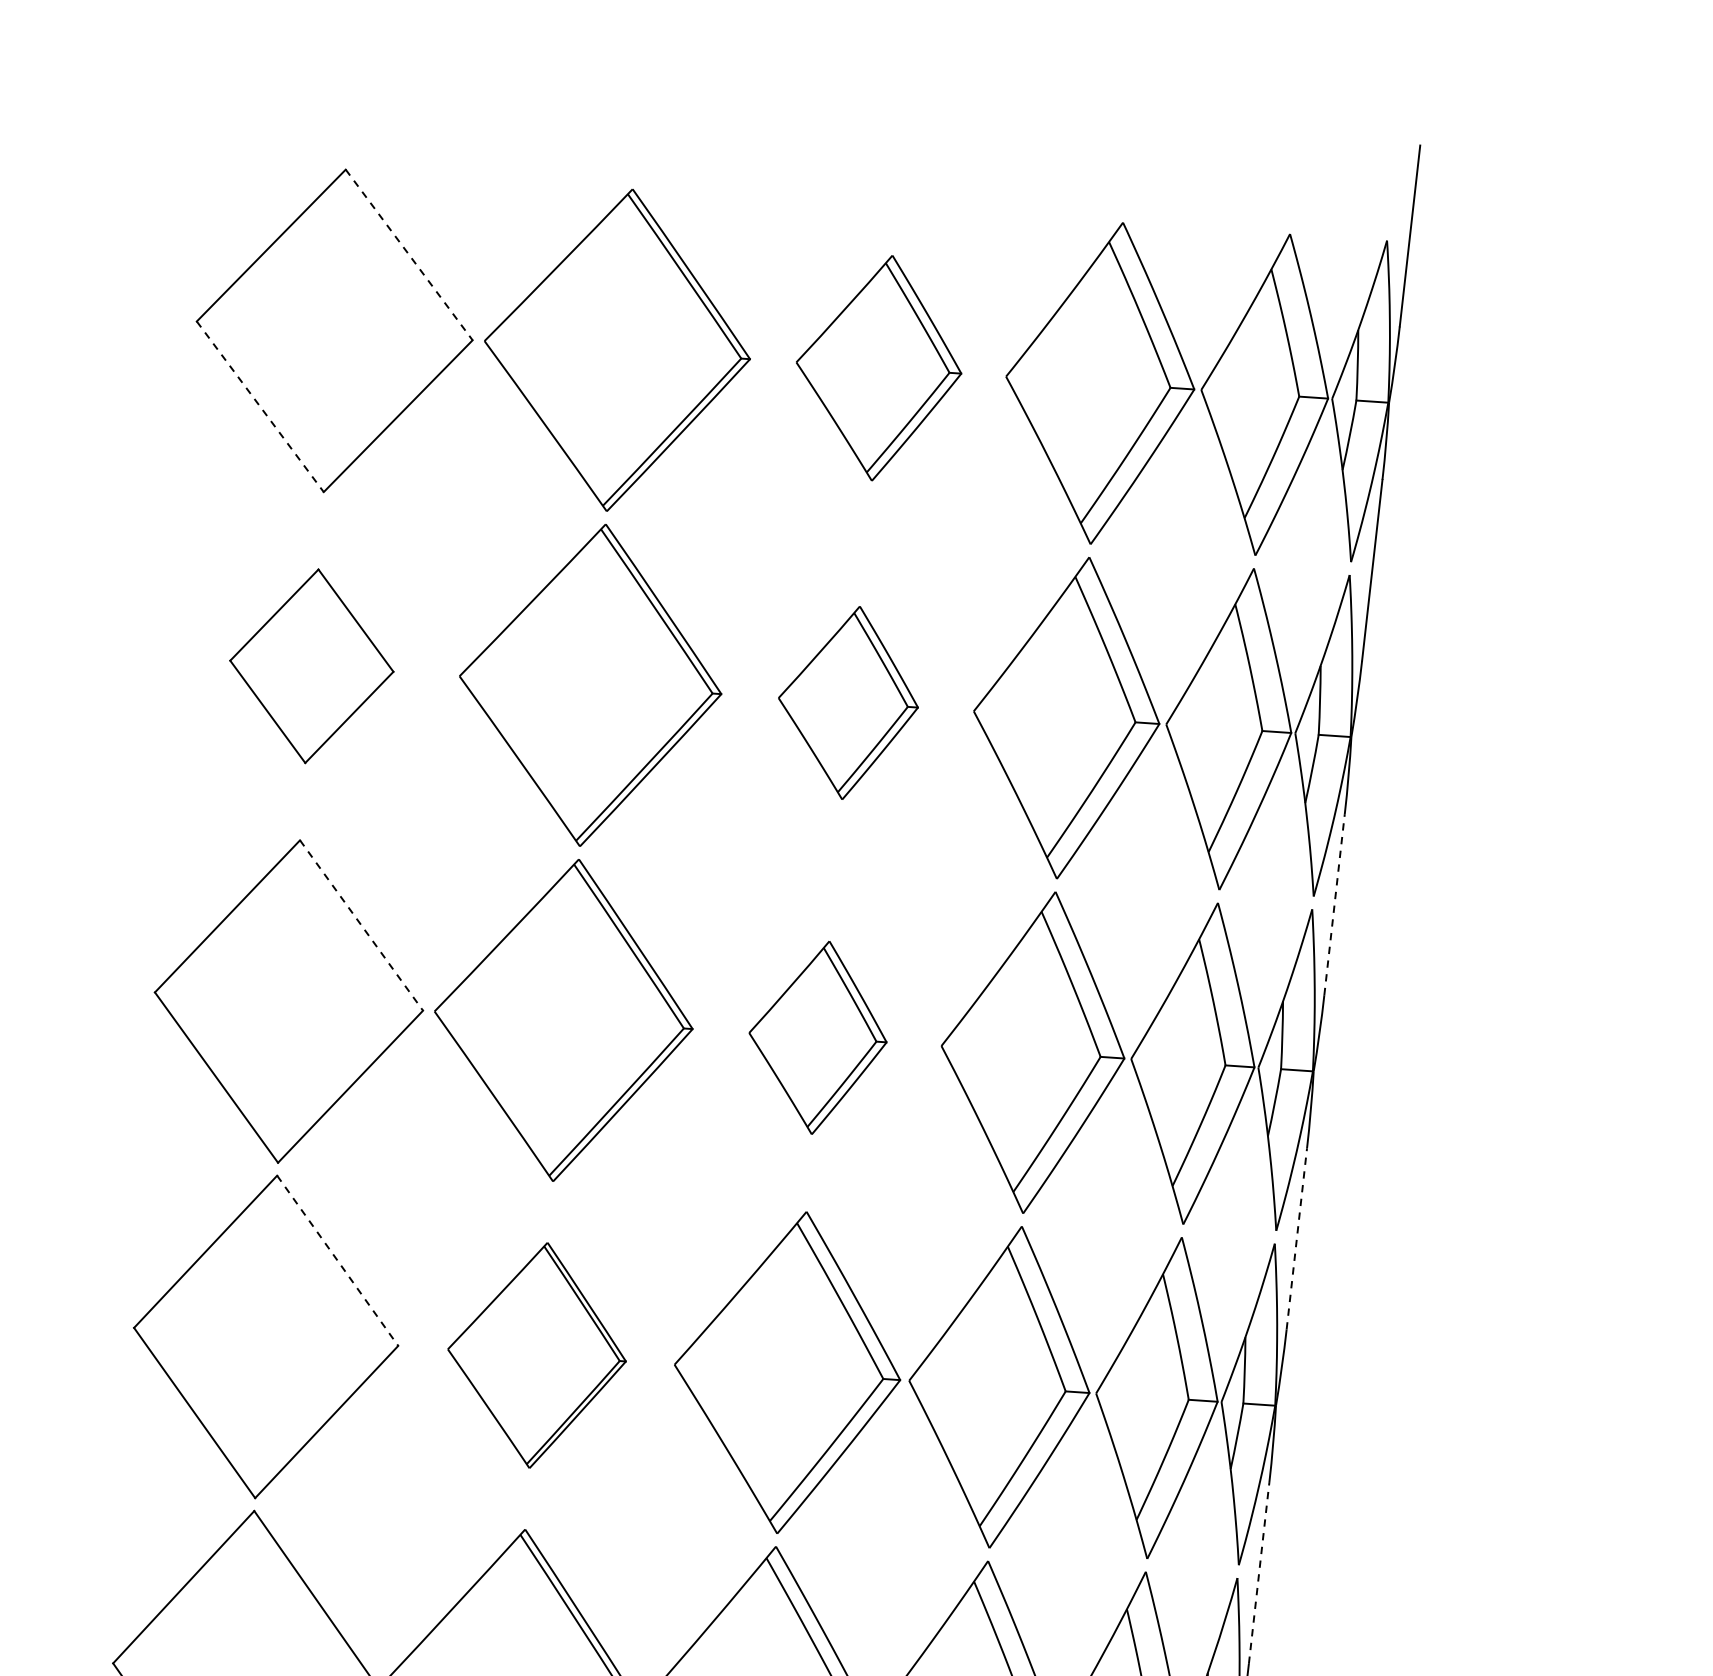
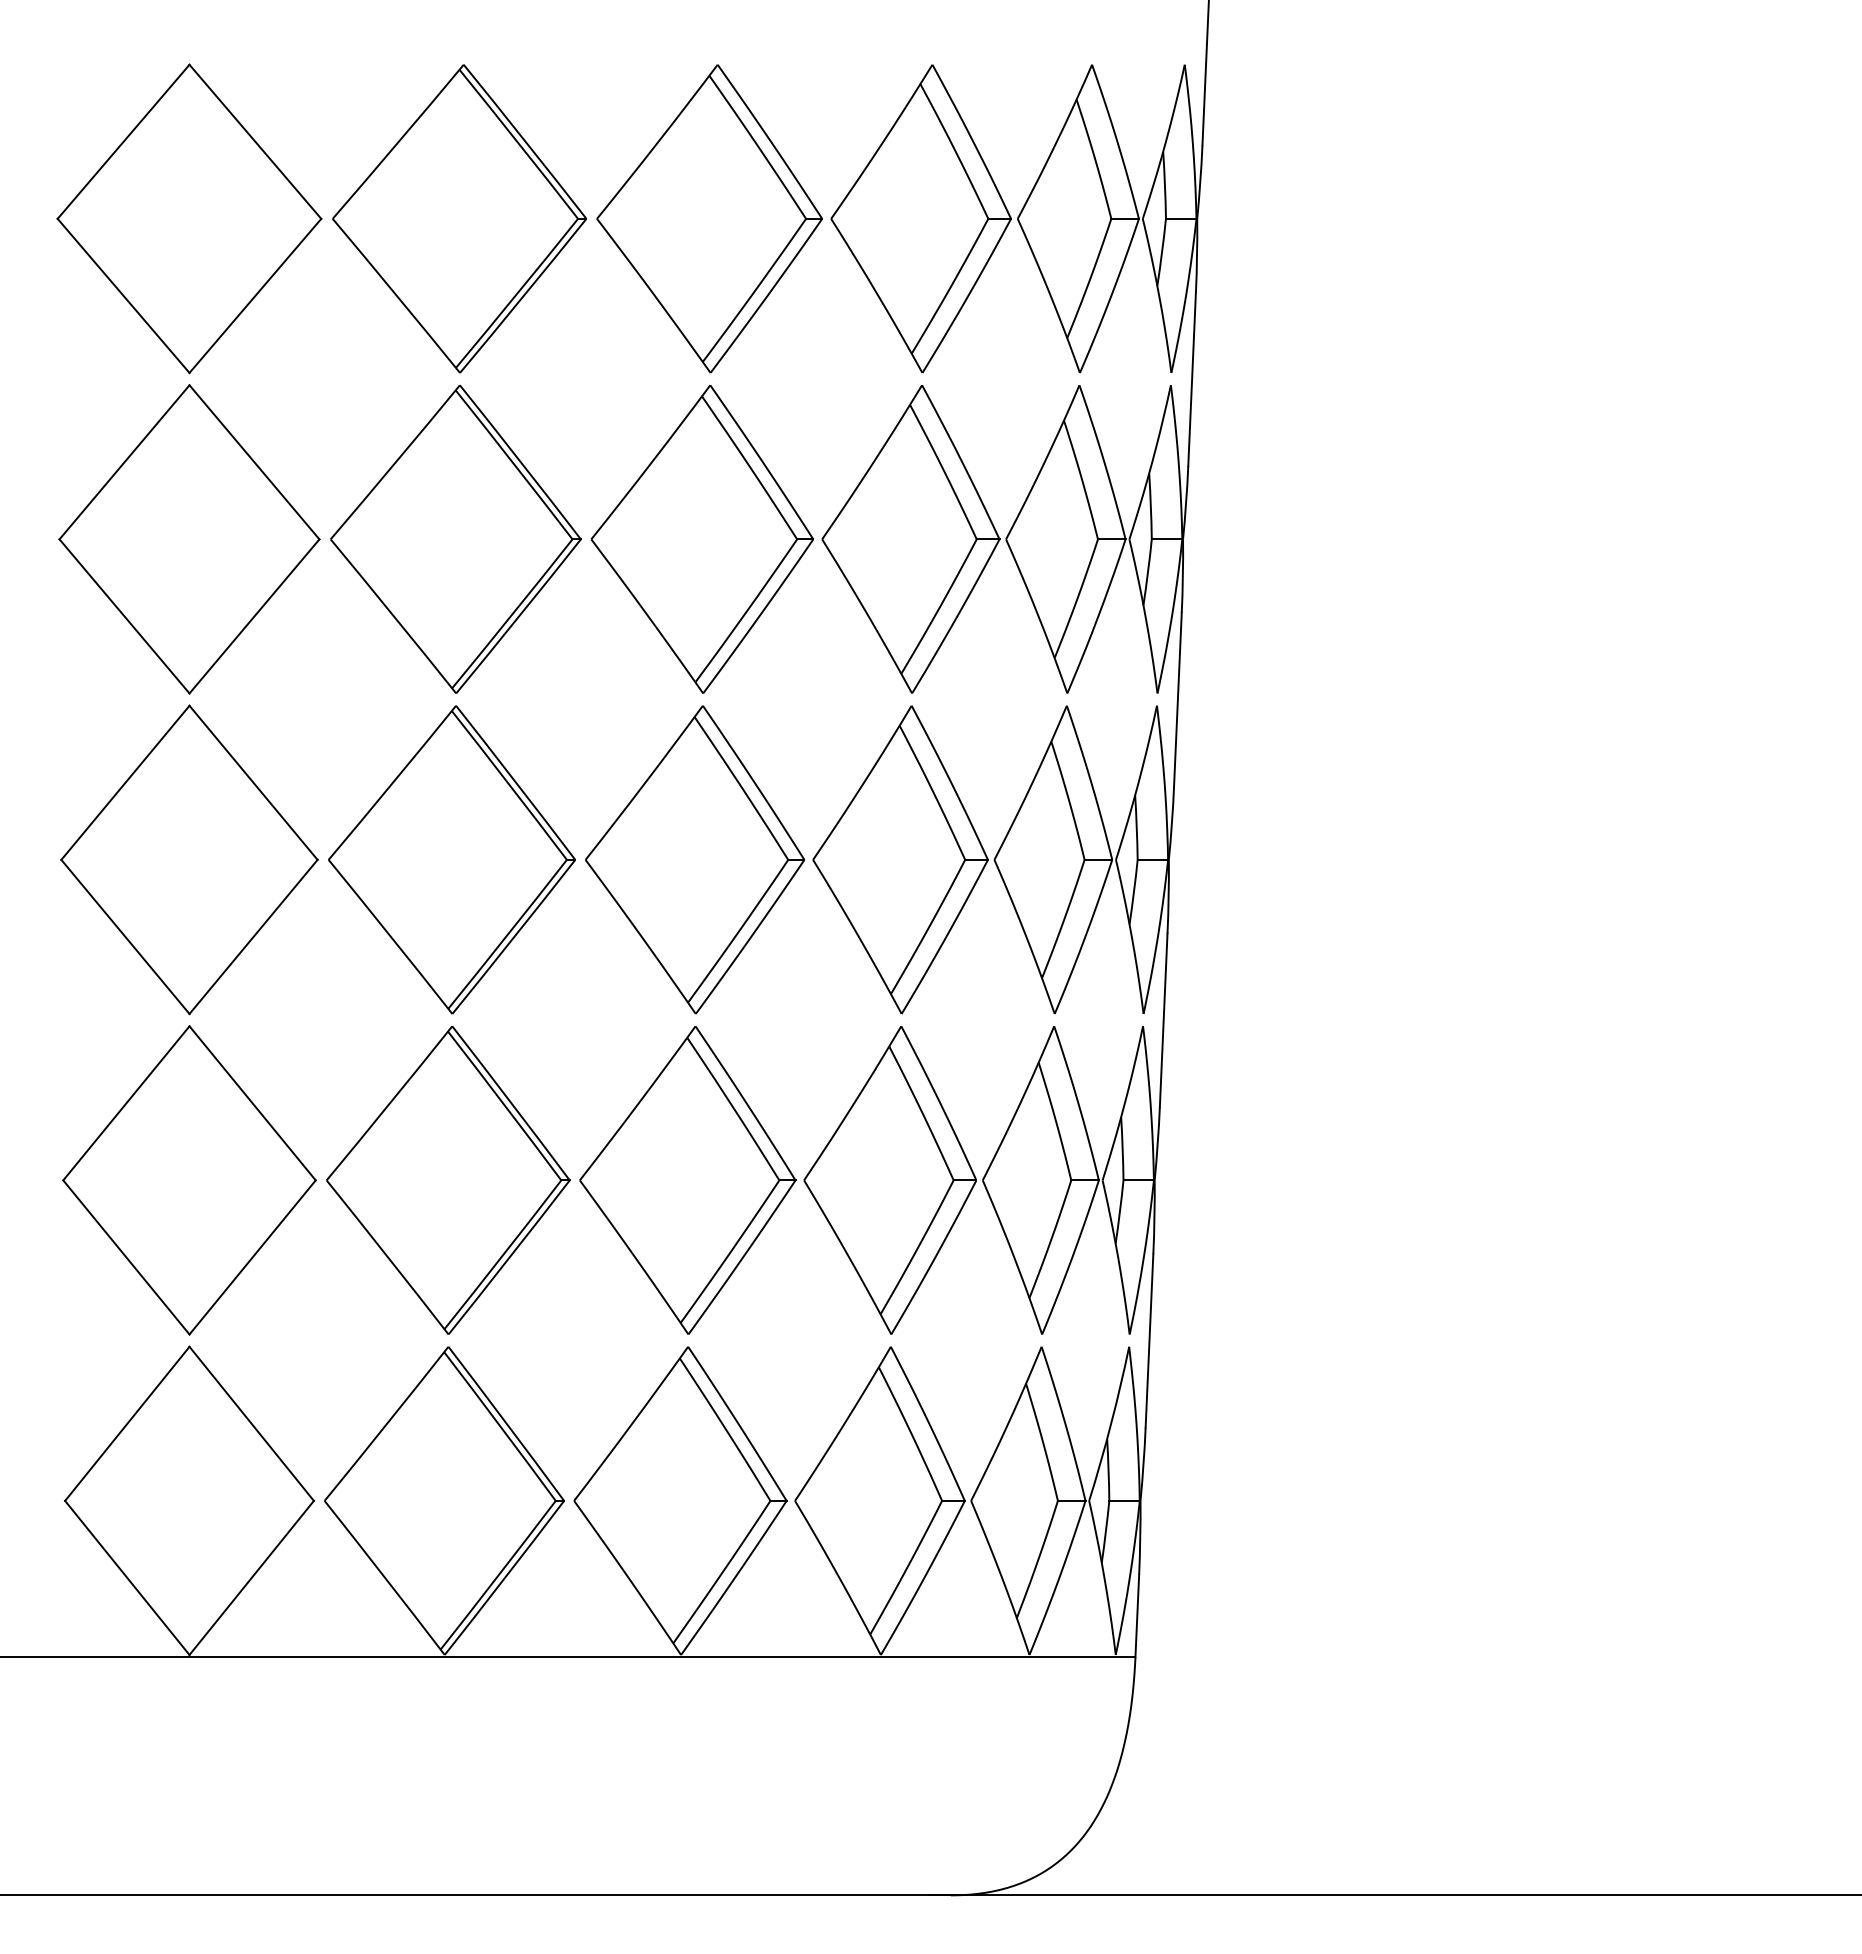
line: (409, 255) -> (255, 142), dashed -> solid
part: (878, 367) -> (709, 218), size x1.43
line: (260, 407) -> (123, 296), dashed -> solid
part: (311, 666) -> (189, 539), size x1.67
part: (847, 702) -> (701, 539), size x1.67
line: (1334, 904) -> (1177, 699), dashed -> solid
line: (361, 926) -> (253, 783), dashed -> solid
part: (817, 1037) -> (694, 859), size x1.67
line: (1296, 1239) -> (1163, 1020), dashed -> solid
line: (337, 1260) -> (252, 1103), dashed -> solid
part: (537, 1355) -> (448, 1180), size x1.43
line: (1259, 1572) -> (1149, 1340), dashed -> solid

